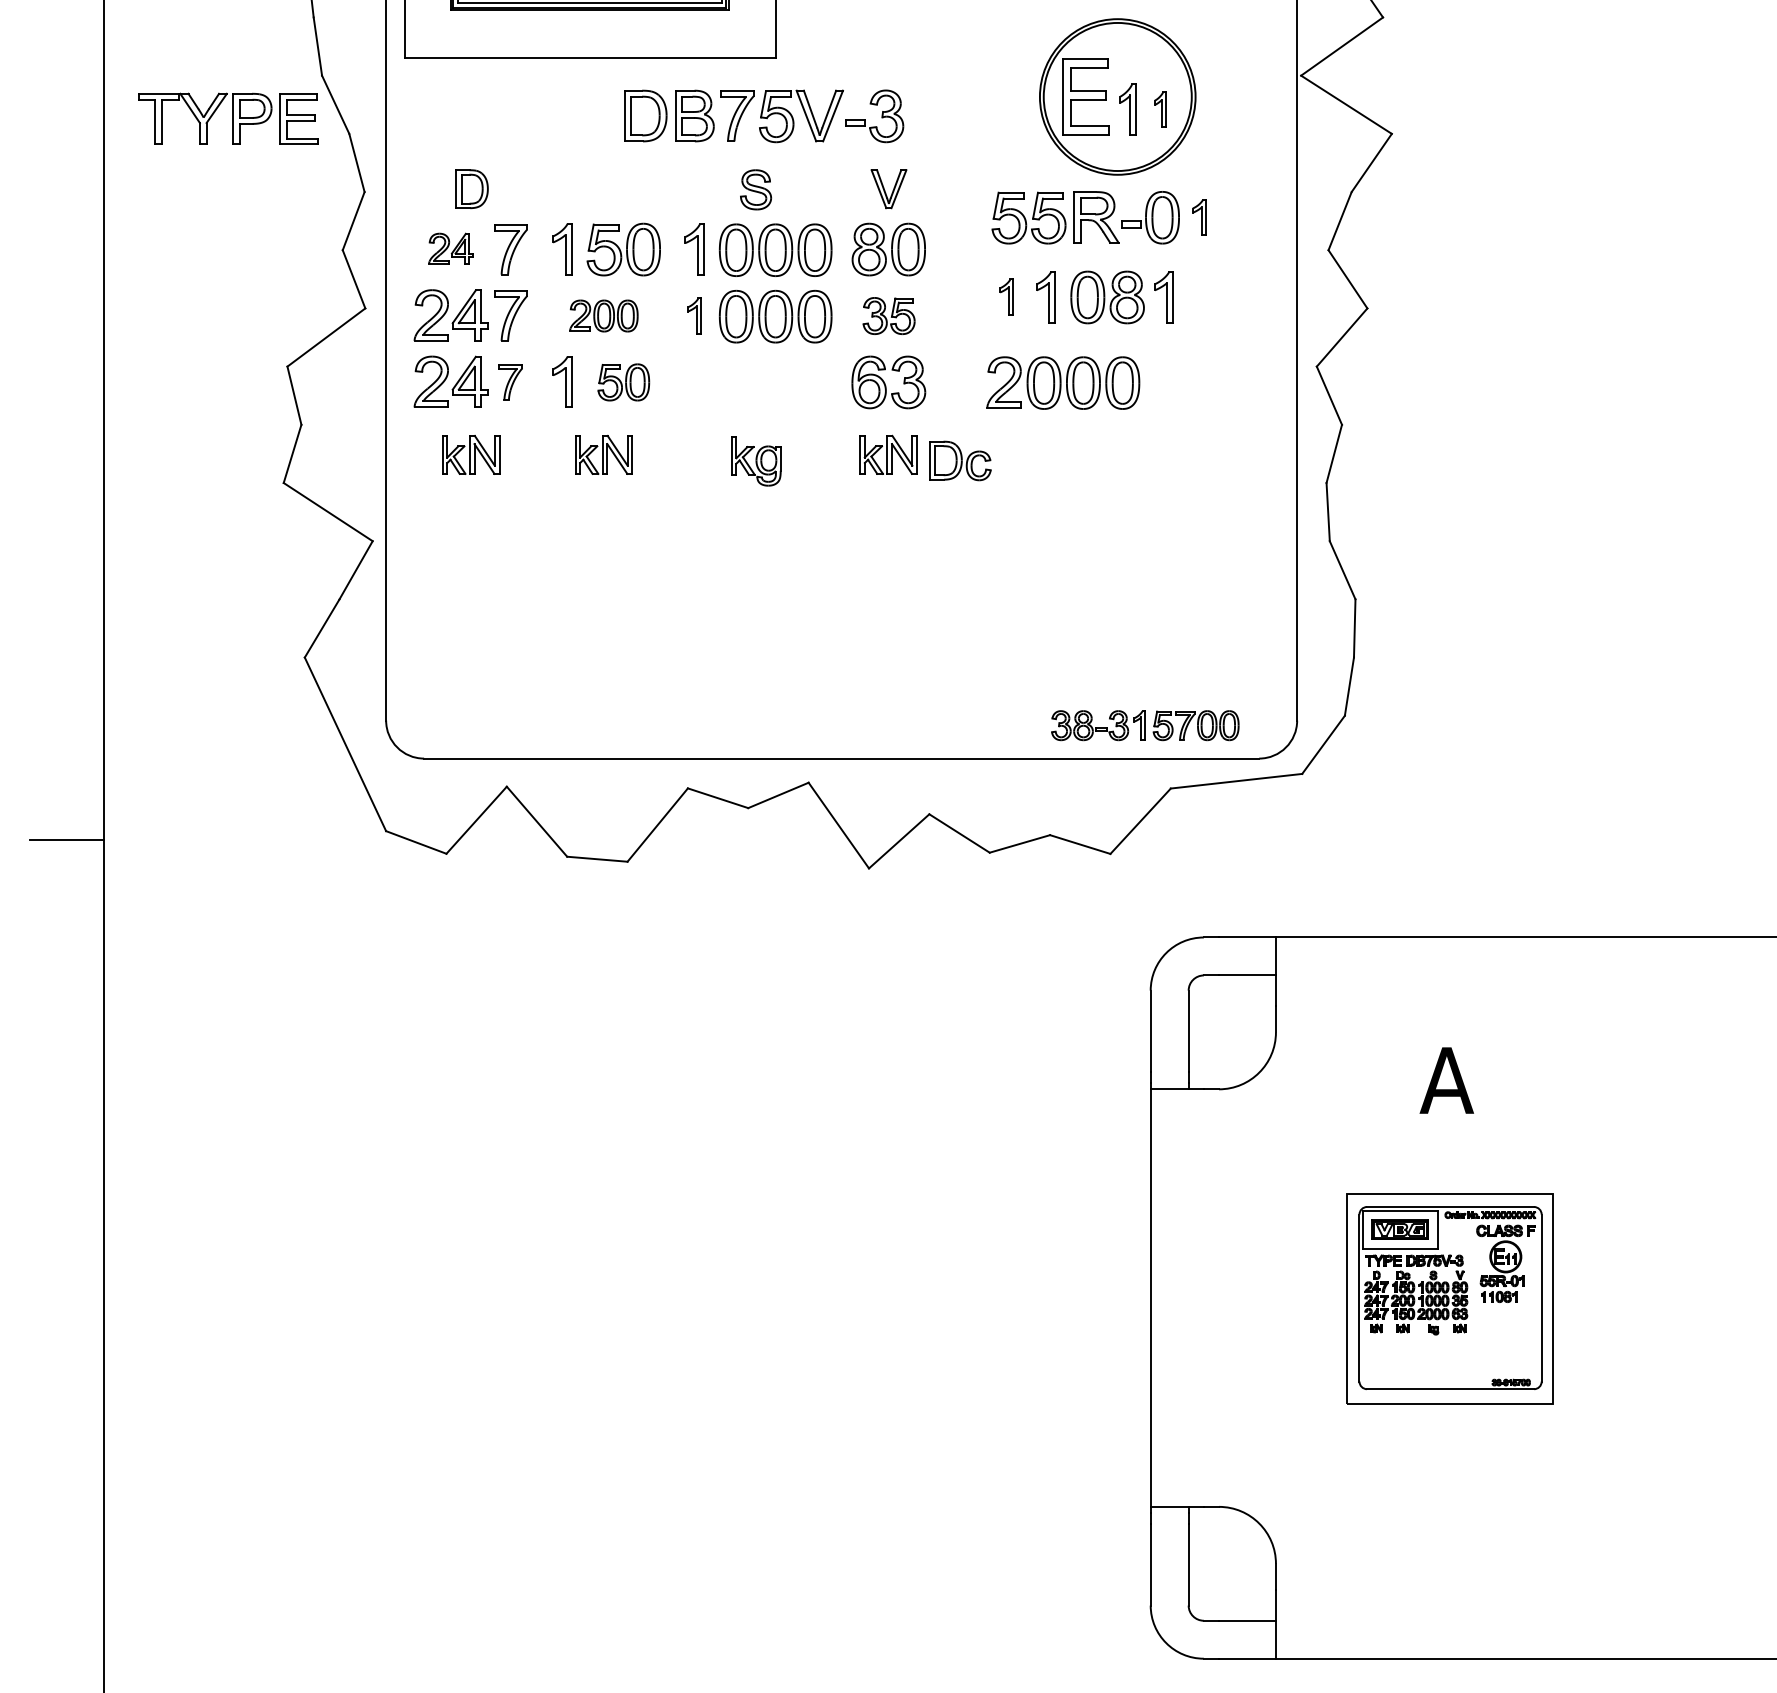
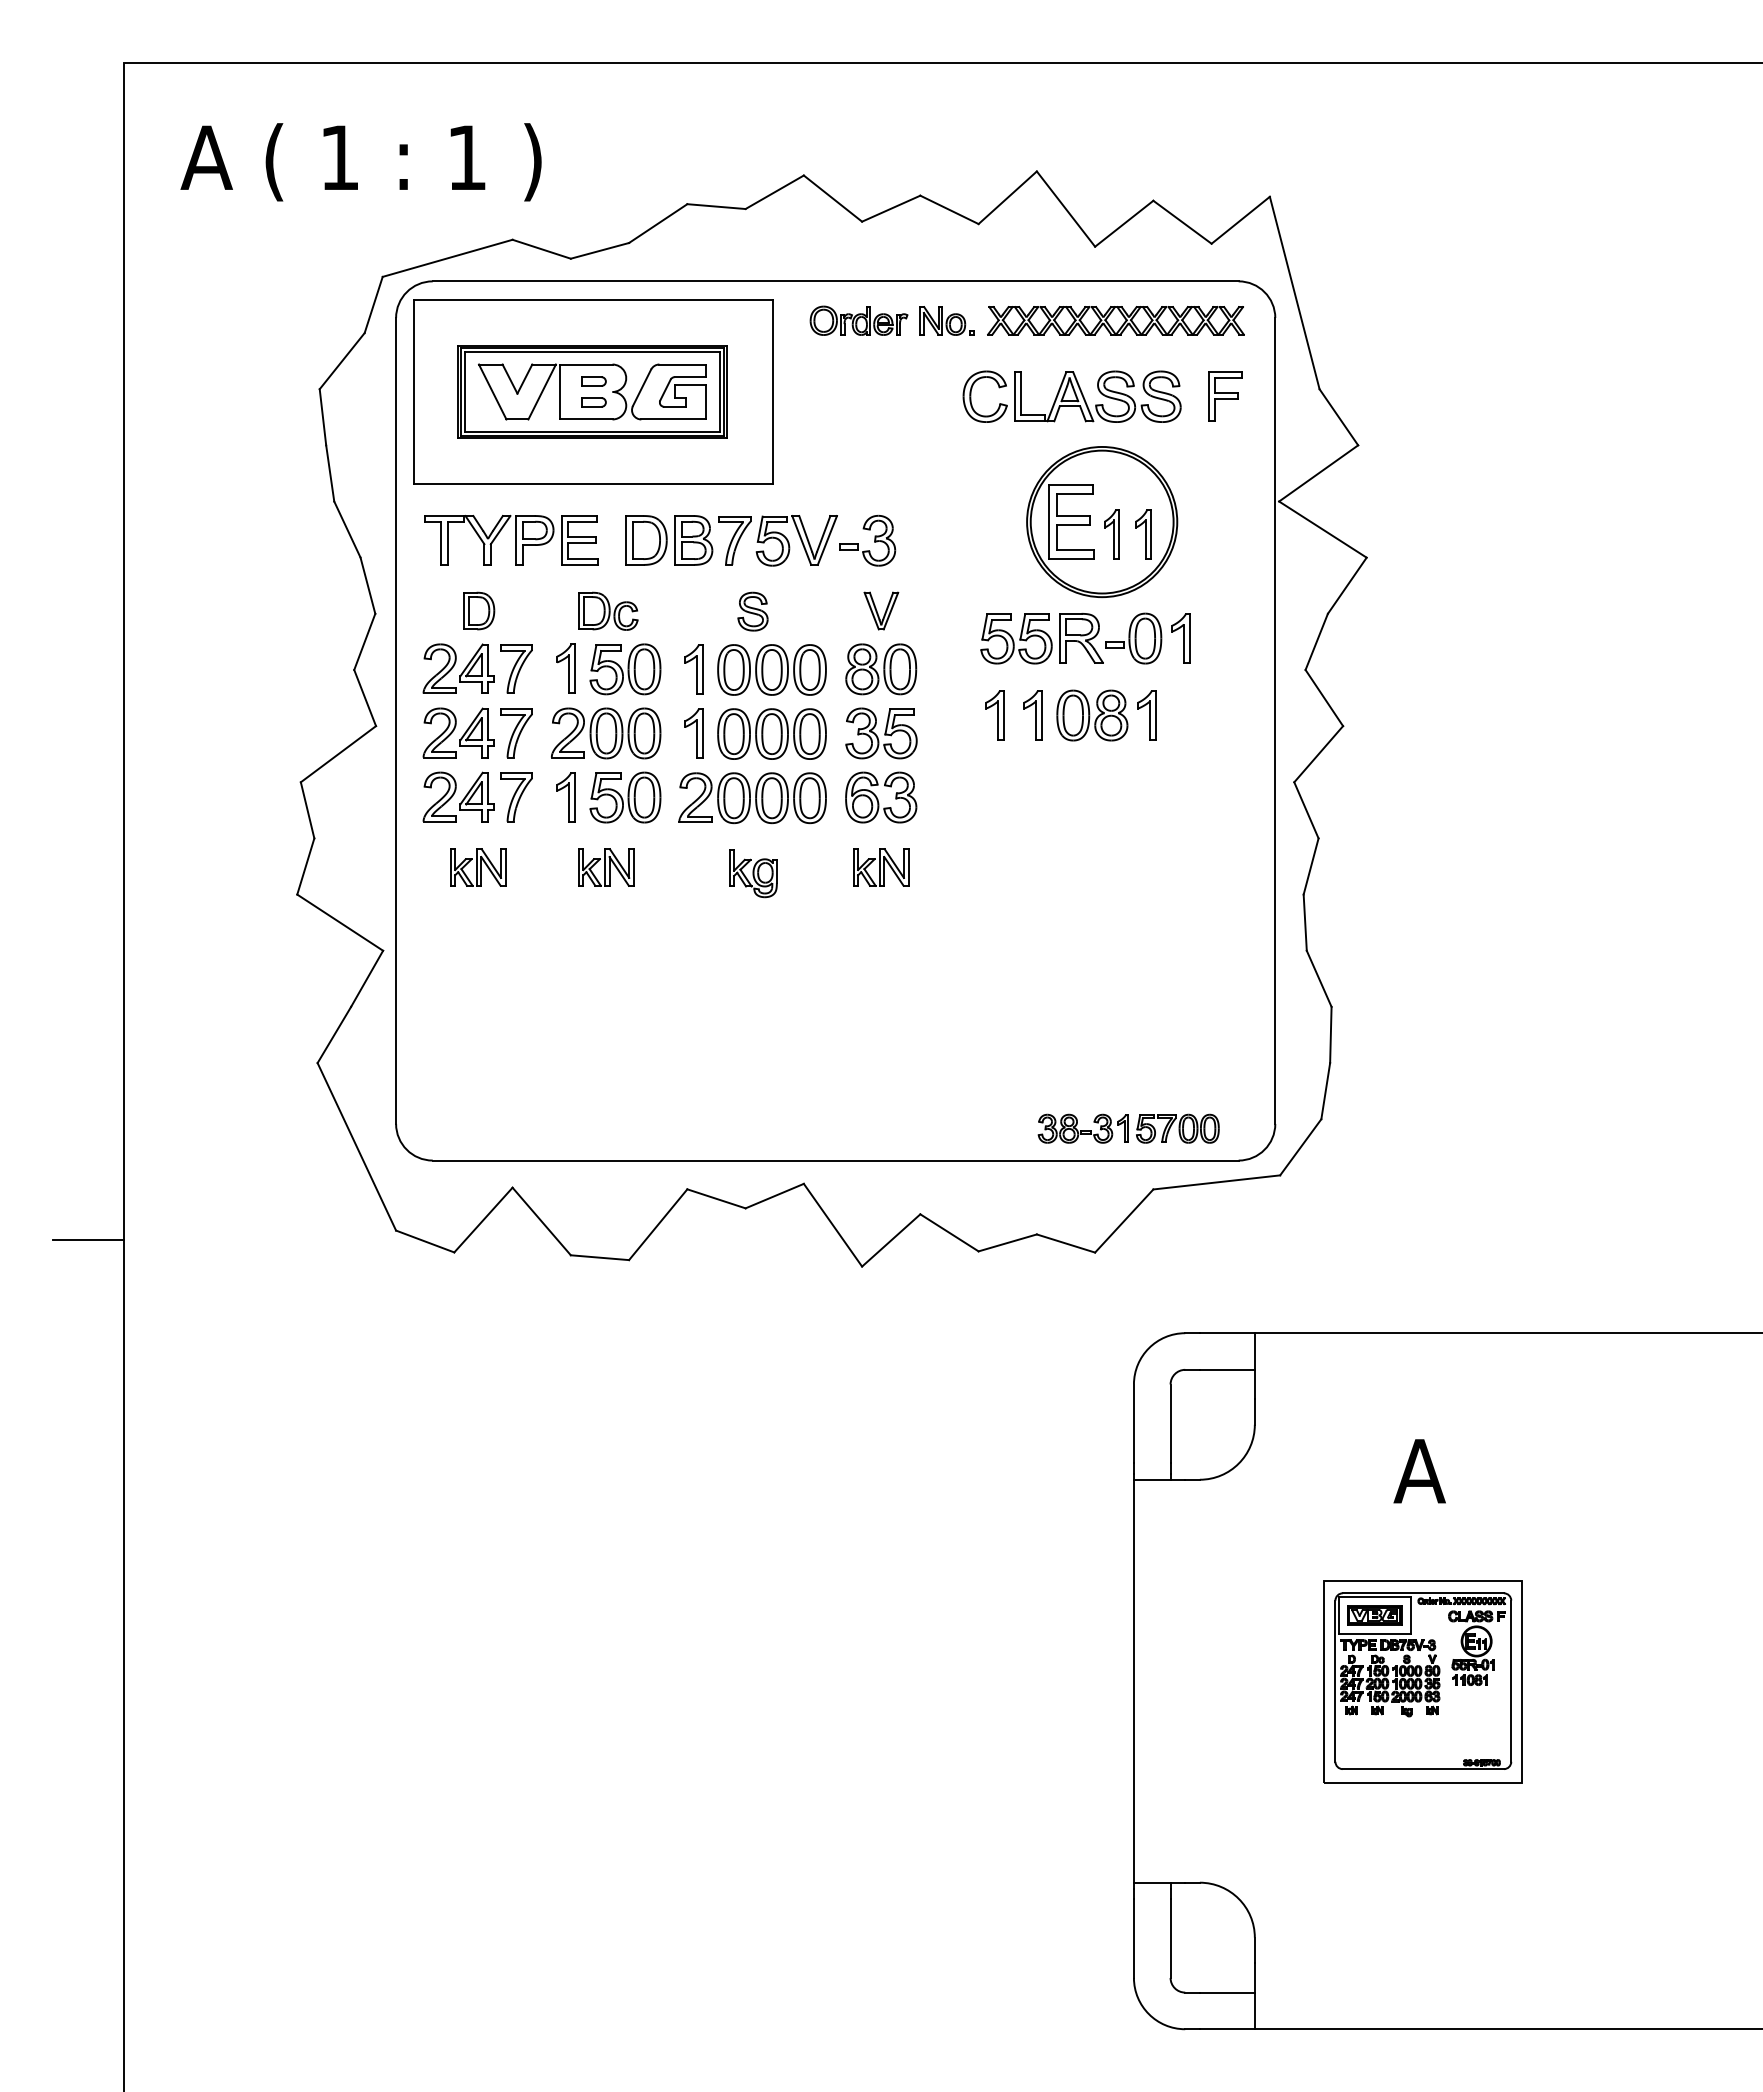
part: (1160, 109) -> (1143, 534), size x1.43
part: (228, 119) -> (511, 540), moved
part: (1198, 217) -> (1180, 638), size x1.43
part: (450, 248) -> (458, 668), size x1.67
part: (1006, 297) -> (994, 715), size x1.43
part: (604, 316) -> (606, 733), size x1.67
part: (694, 316) -> (693, 733), size x1.43
part: (889, 316) -> (881, 733), size x1.43
part: (510, 382) -> (516, 797), size x1.43
part: (623, 382) -> (625, 797), size x1.43
part: (1063, 383) -> (752, 798), moved
part: (960, 460) -> (608, 610), moved

